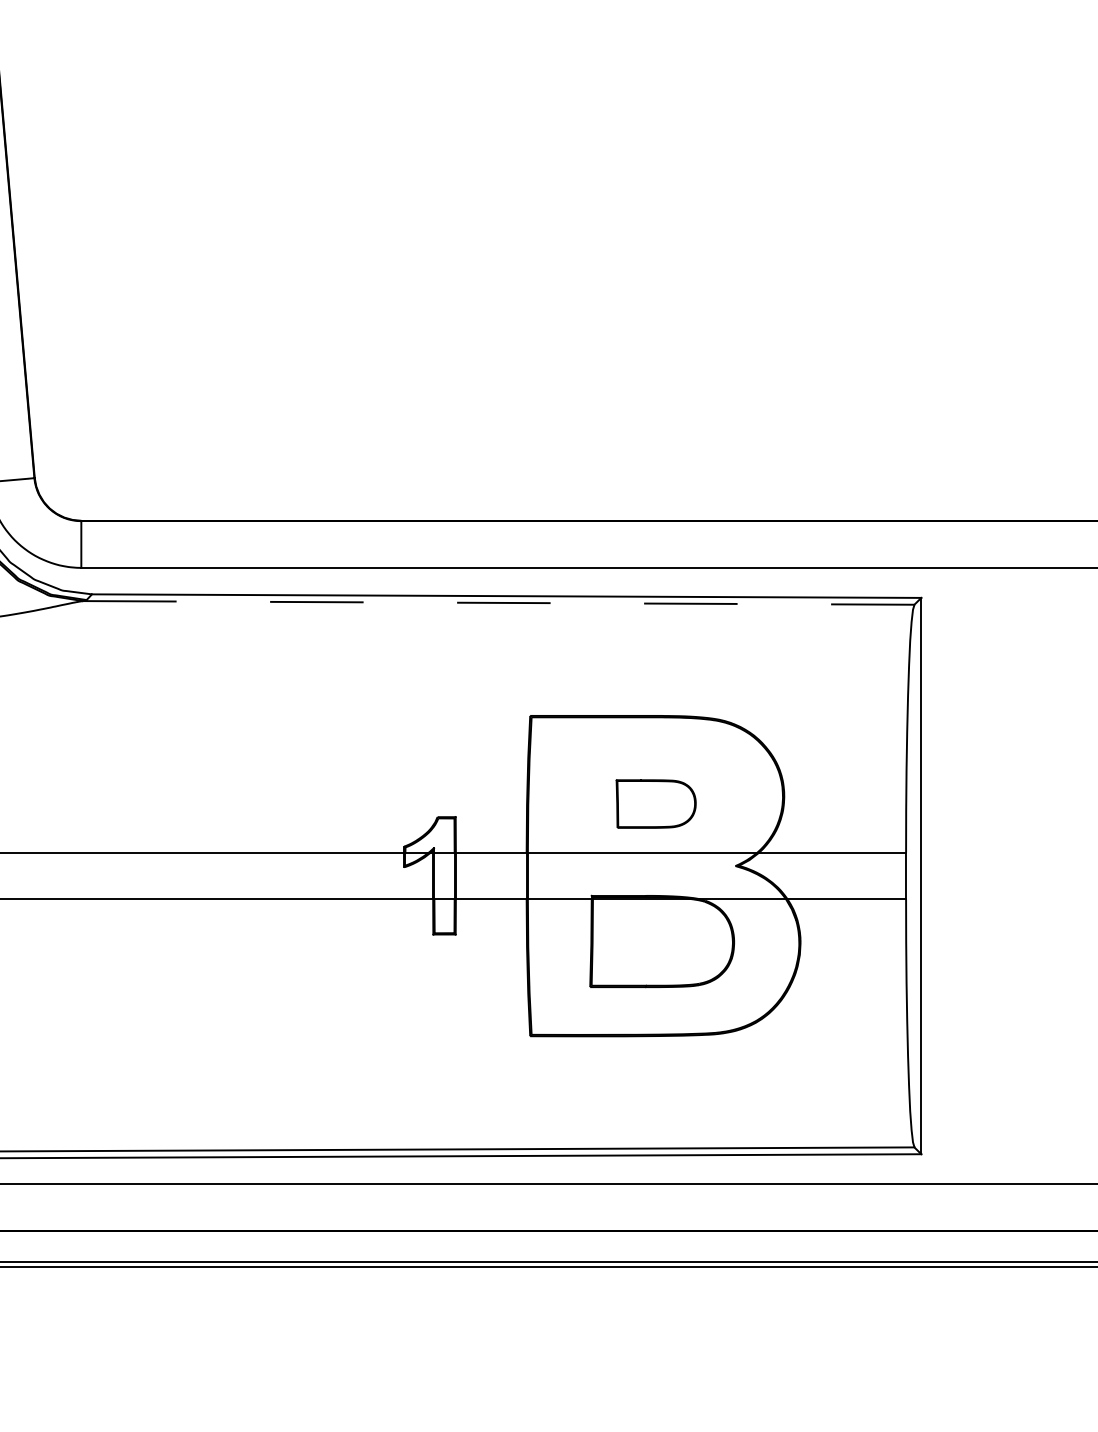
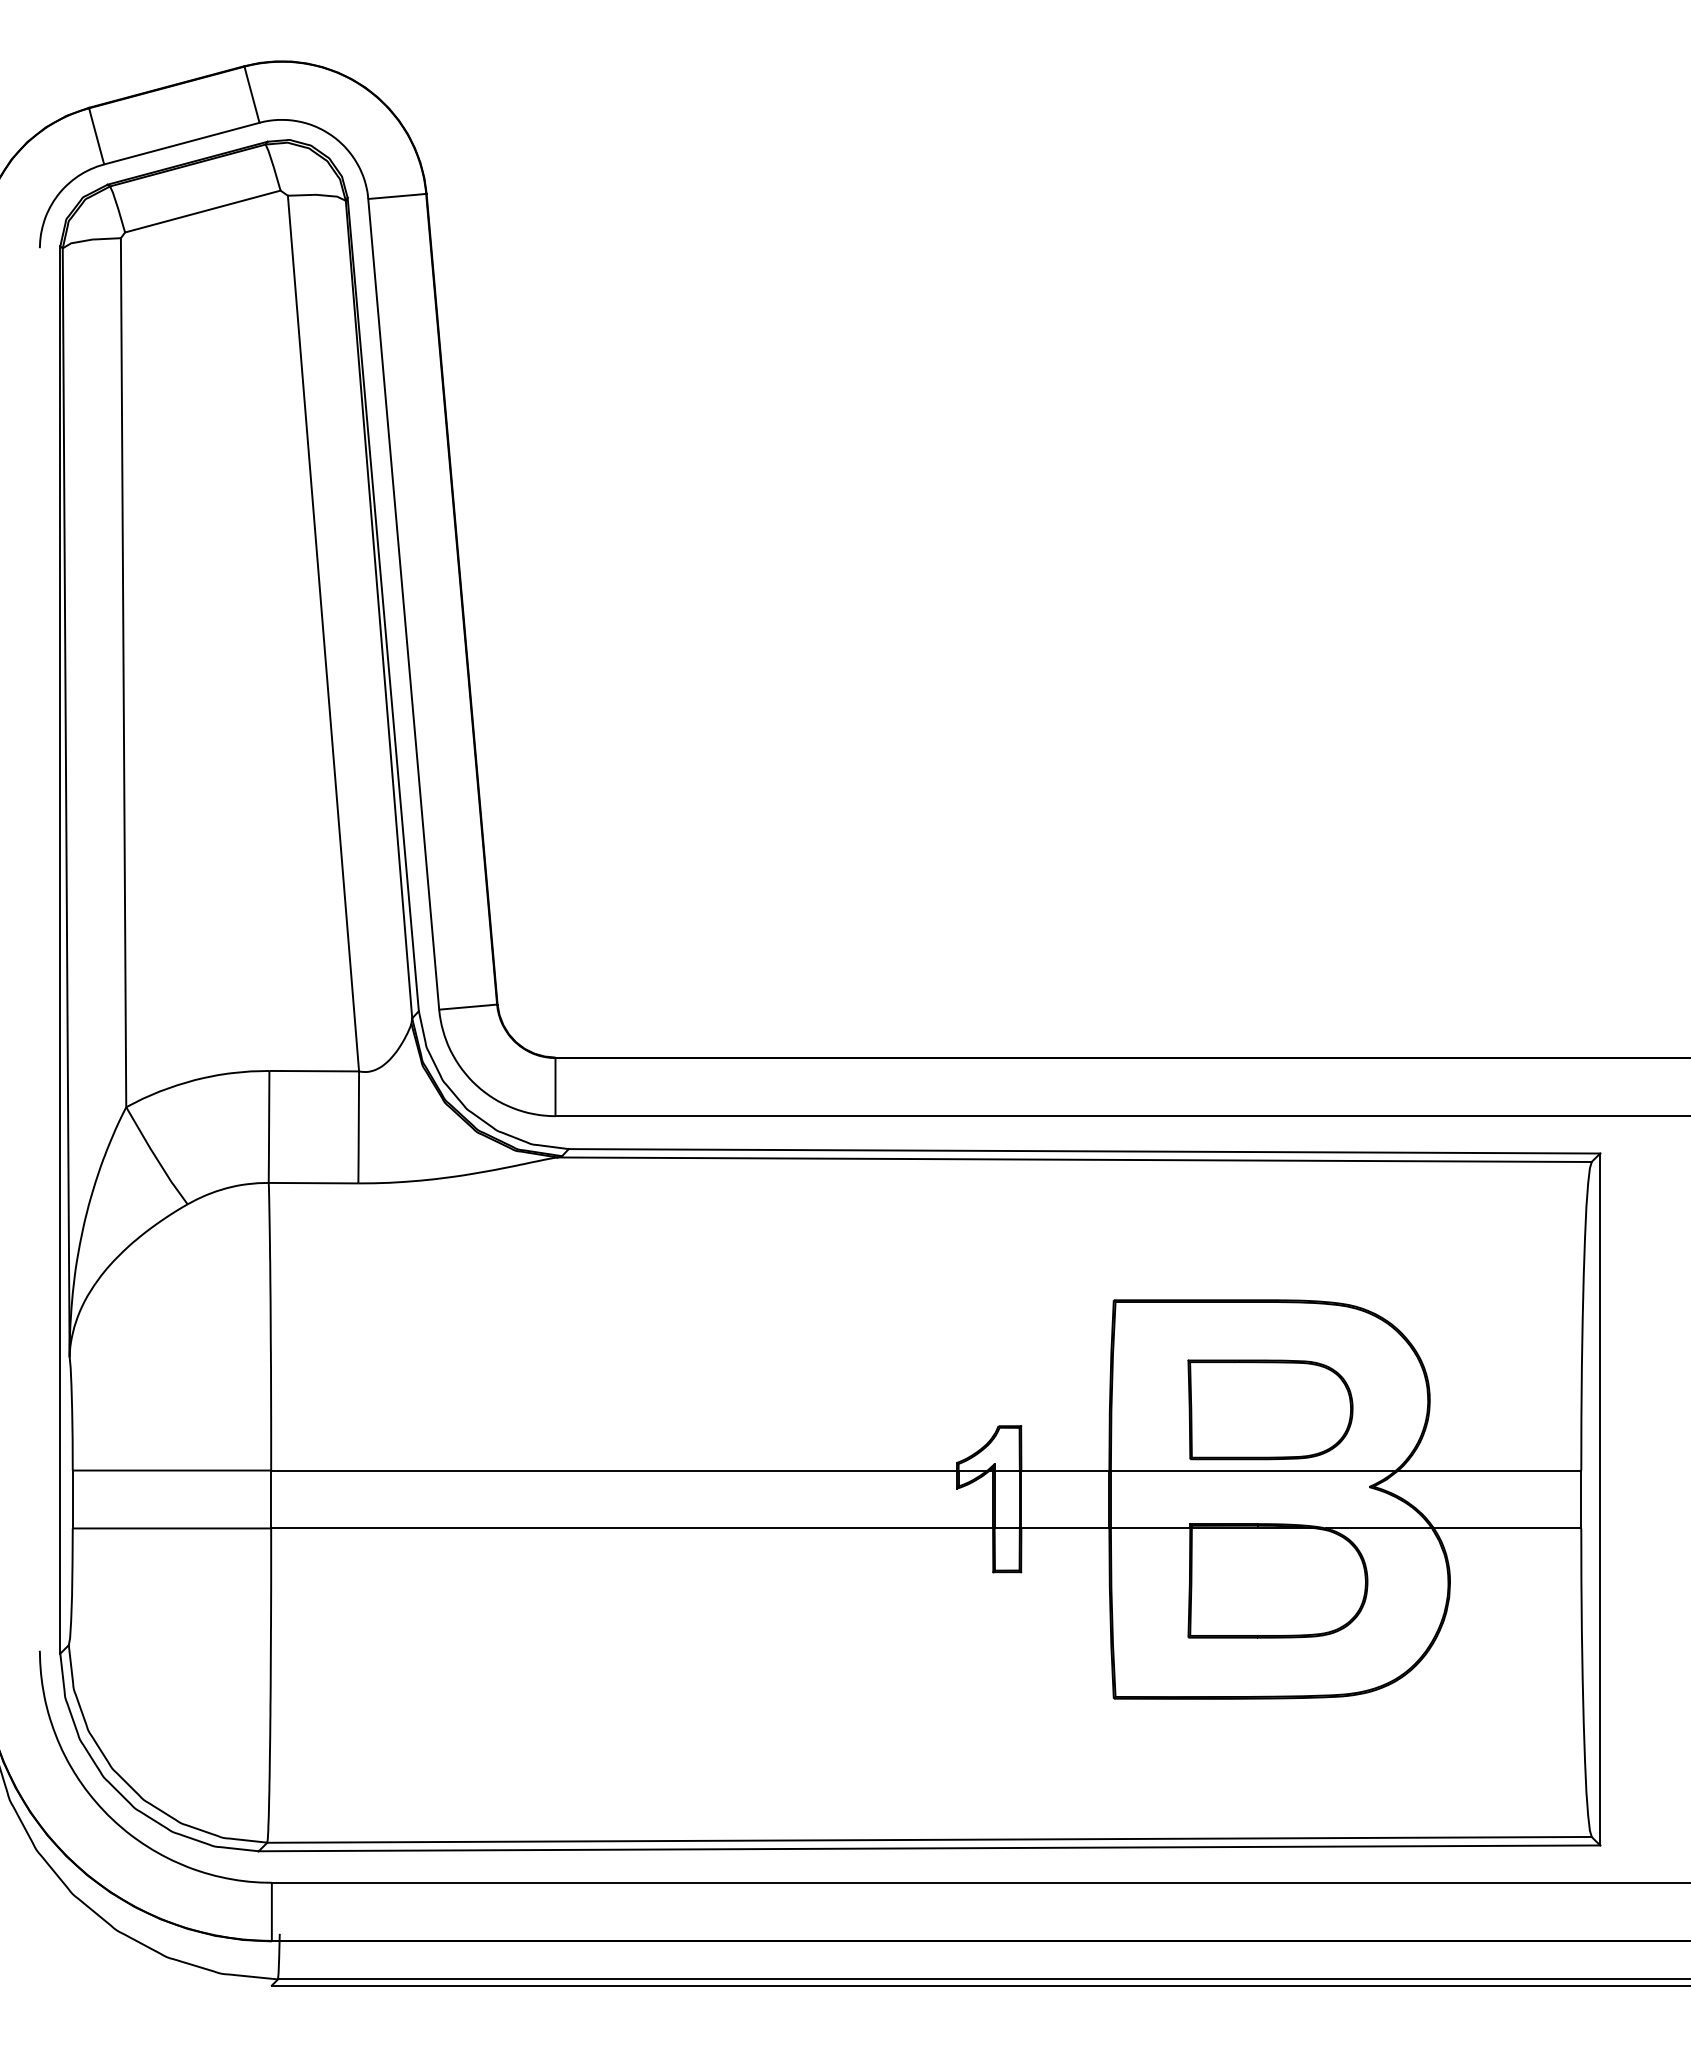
line: (498, 602) -> (1074, 1159), dashed -> solid
part: (656, 803) -> (1270, 1409), size x1.67

